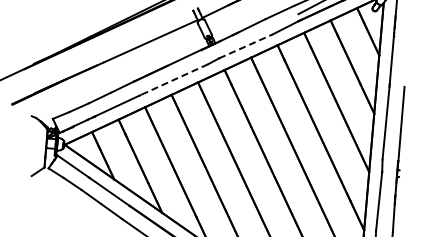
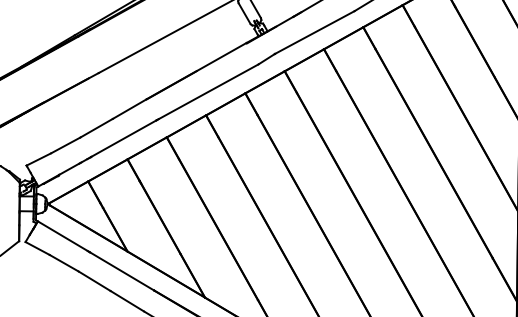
line: (246, 46) -> (315, 32), dashed -> solid
line: (173, 80) -> (207, 93), dashed -> solid

